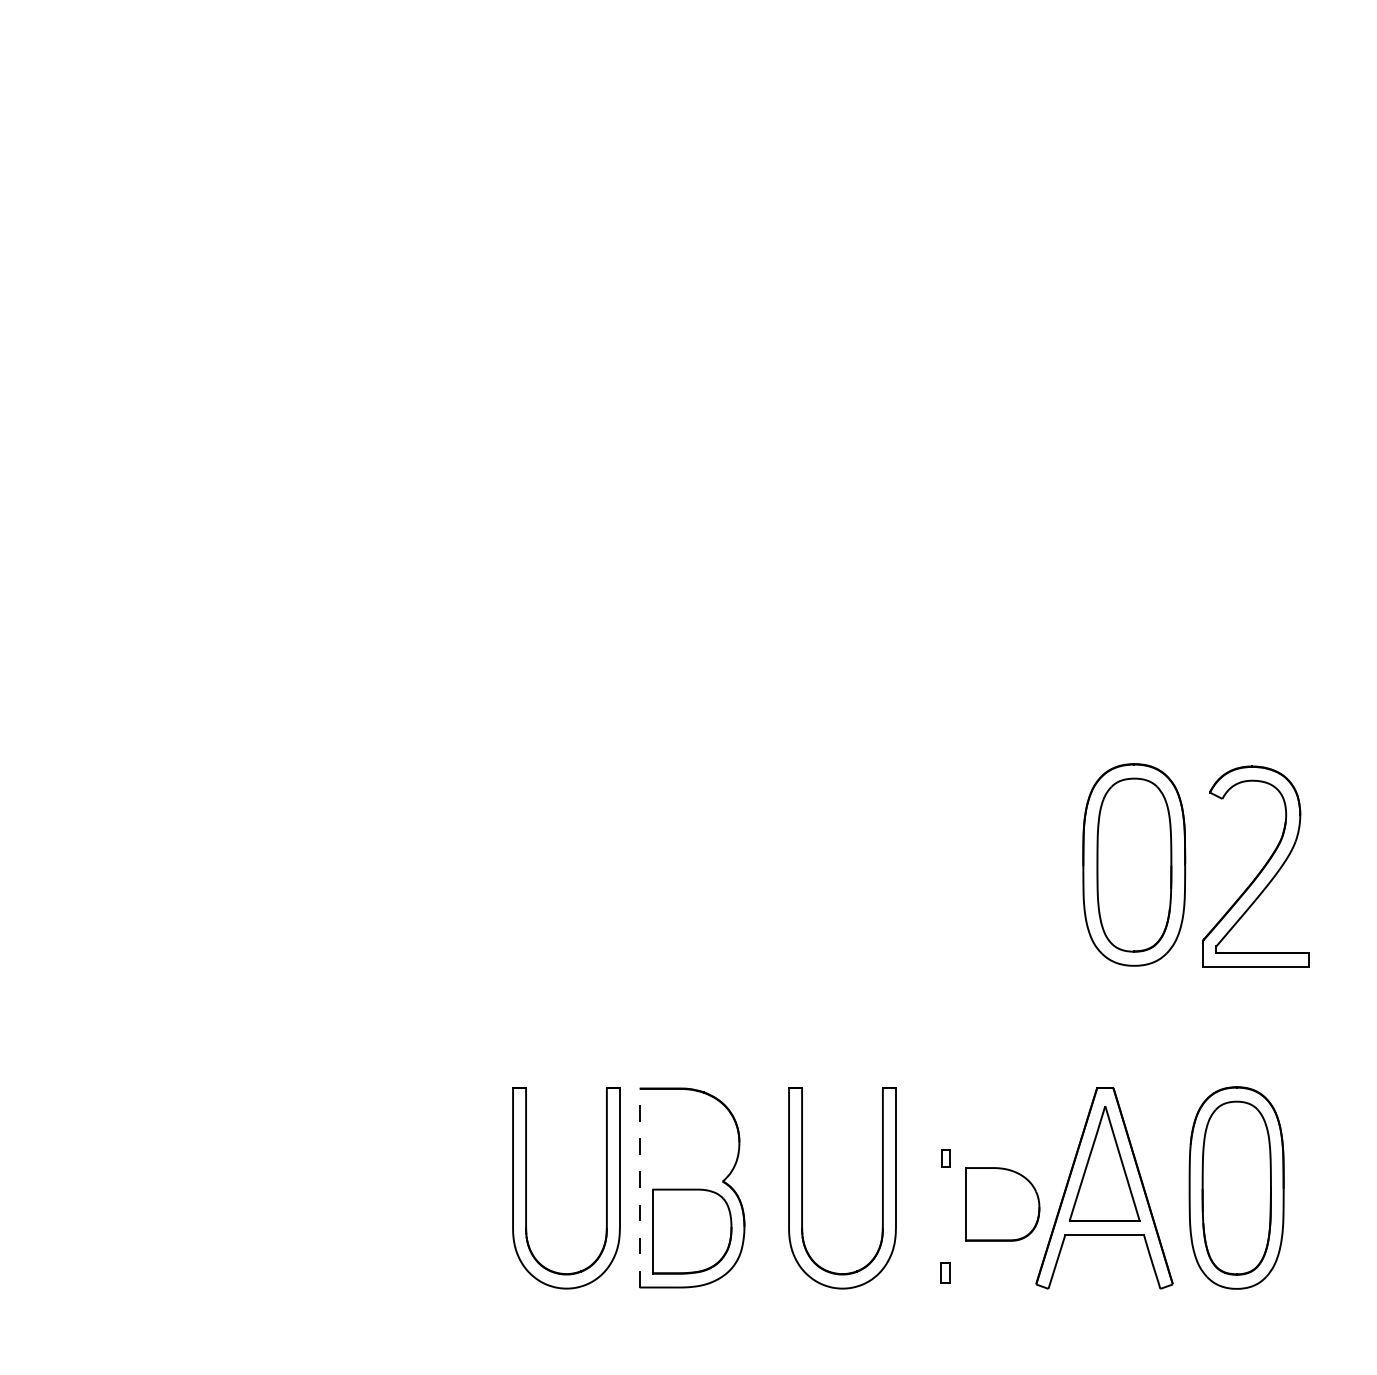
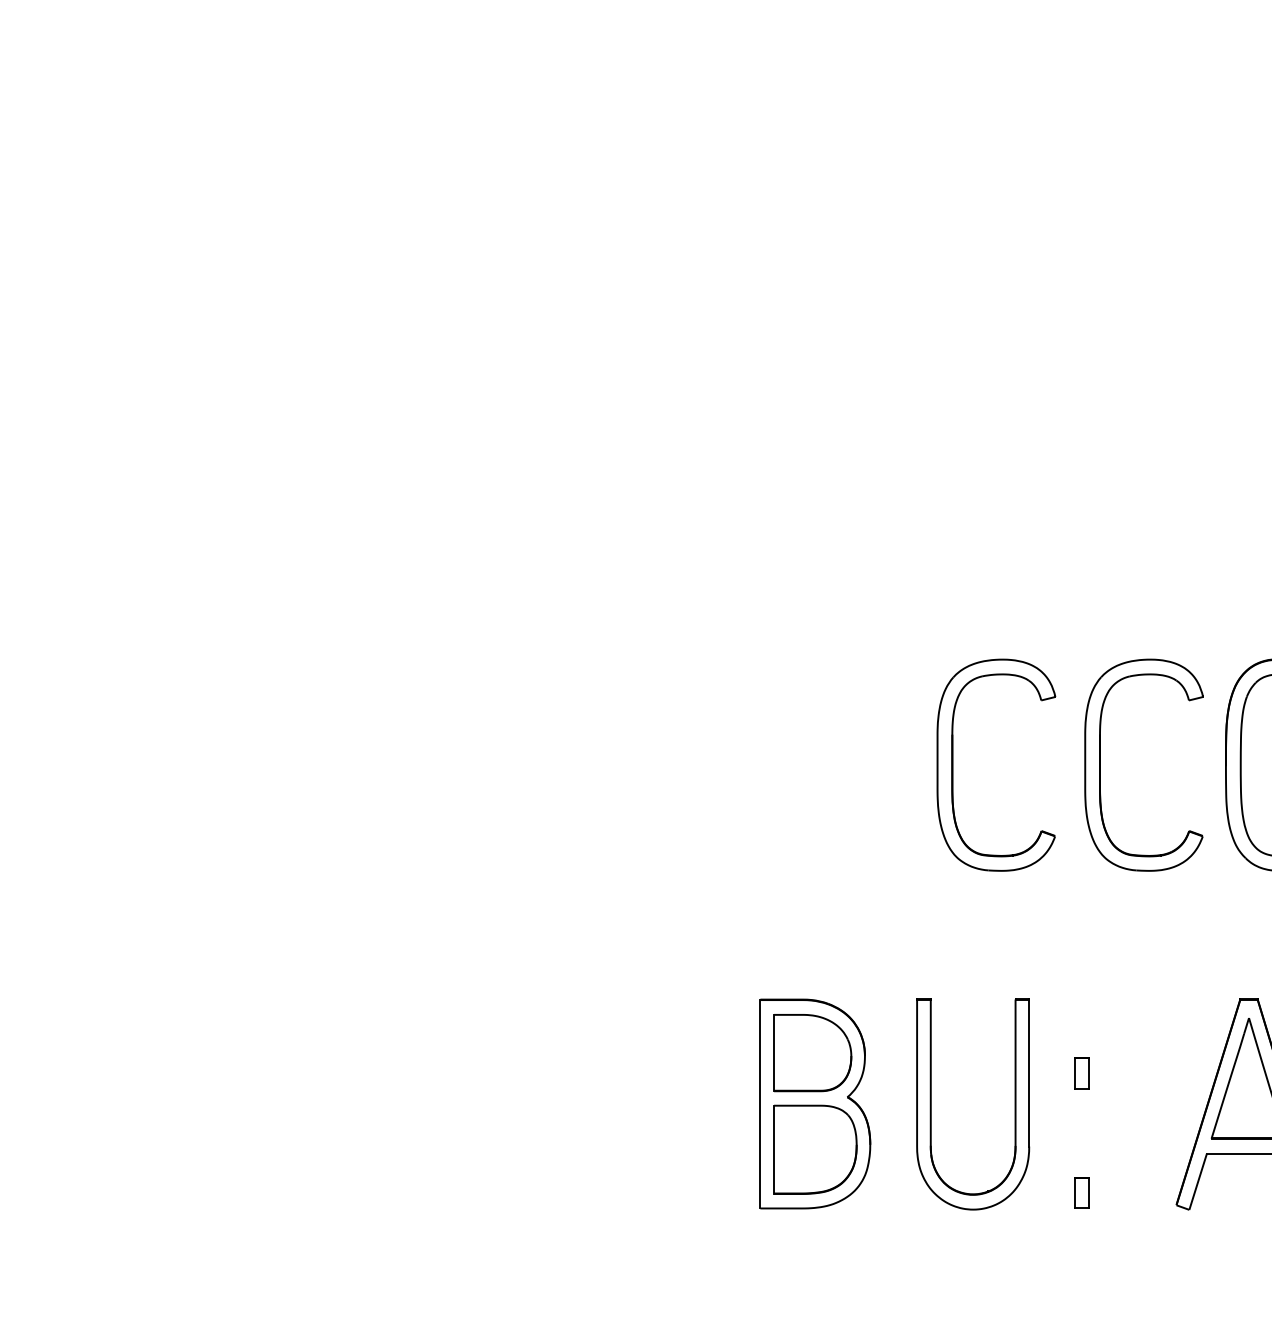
part: (823, 864) -> (953, 764), added
part: (964, 864) -> (1101, 764), added
part: (945, 1158) -> (1081, 1073), size x1.67
line: (639, 1187) -> (760, 1103), dashed -> solid
part: (526, 1188) -> (641, 1104), removed
part: (1002, 1204) -> (812, 1053), moved
part: (945, 1272) -> (1081, 1192), size x1.43

